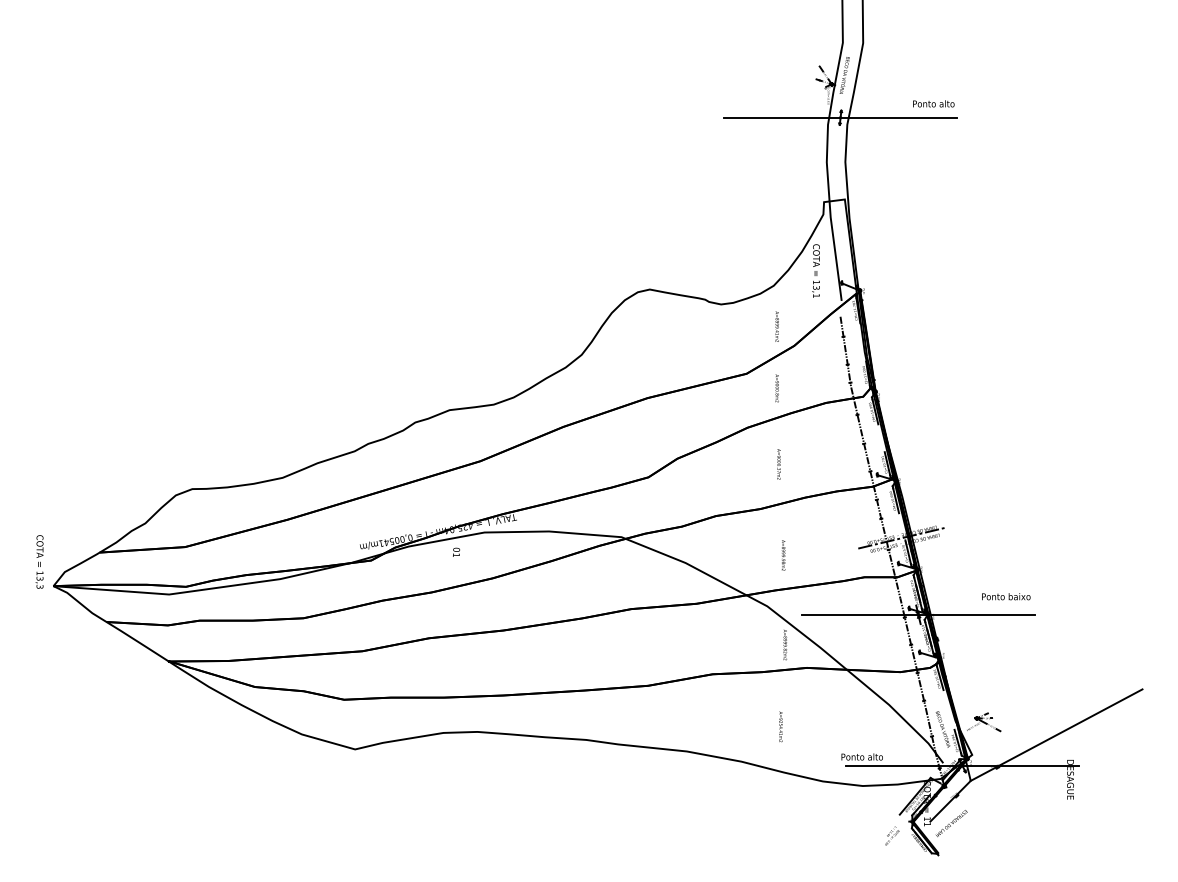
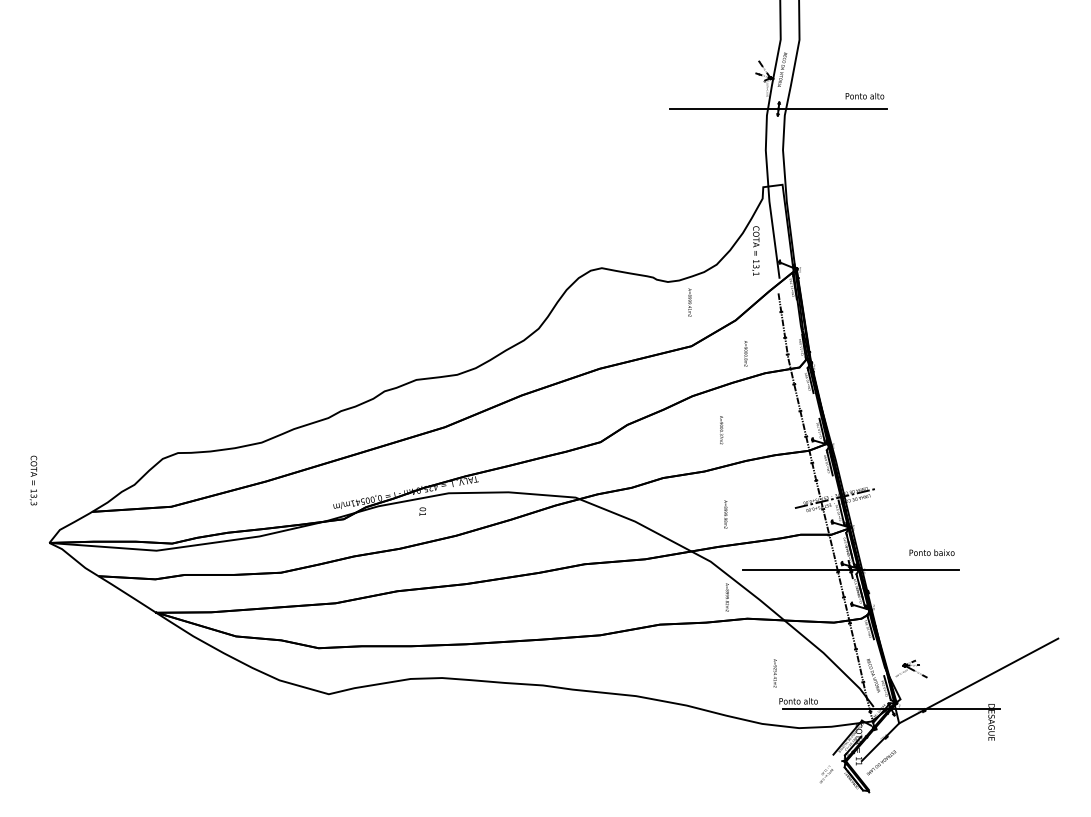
text: (776, 326) -> (689, 302), moved
text: (776, 388) -> (745, 353), moved
text: (39, 561) -> (33, 480), moved
text: (780, 727) -> (774, 673), moved

